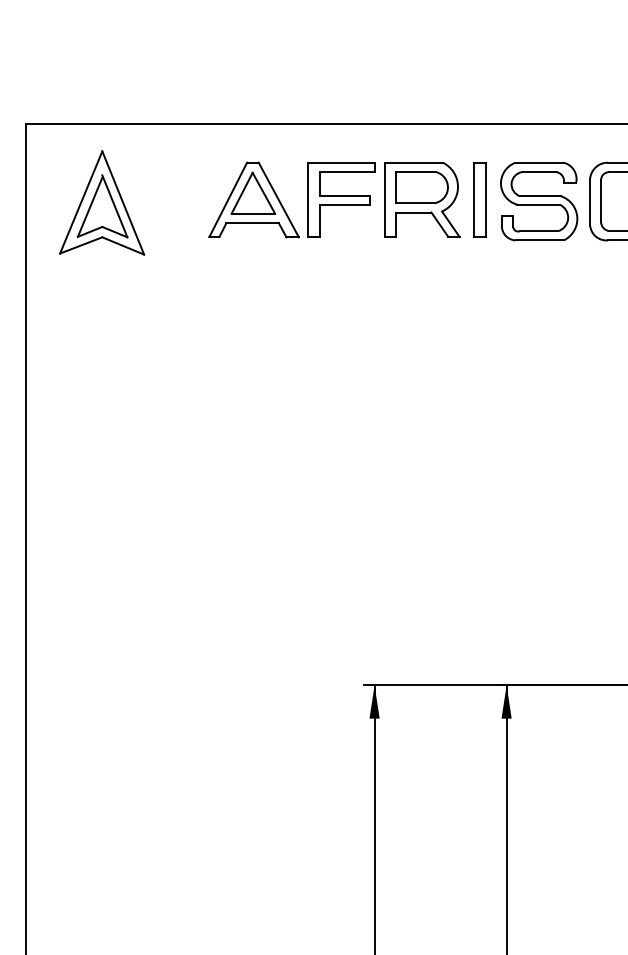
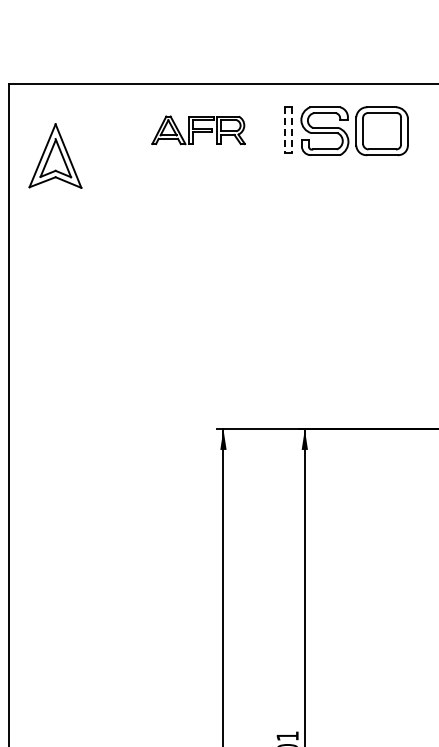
part: (334, 200) -> (198, 130), size x0.6
line: (473, 200) -> (284, 130), solid -> dashed
line: (486, 200) -> (292, 130), solid -> dashed
part: (102, 202) -> (55, 155), moved

